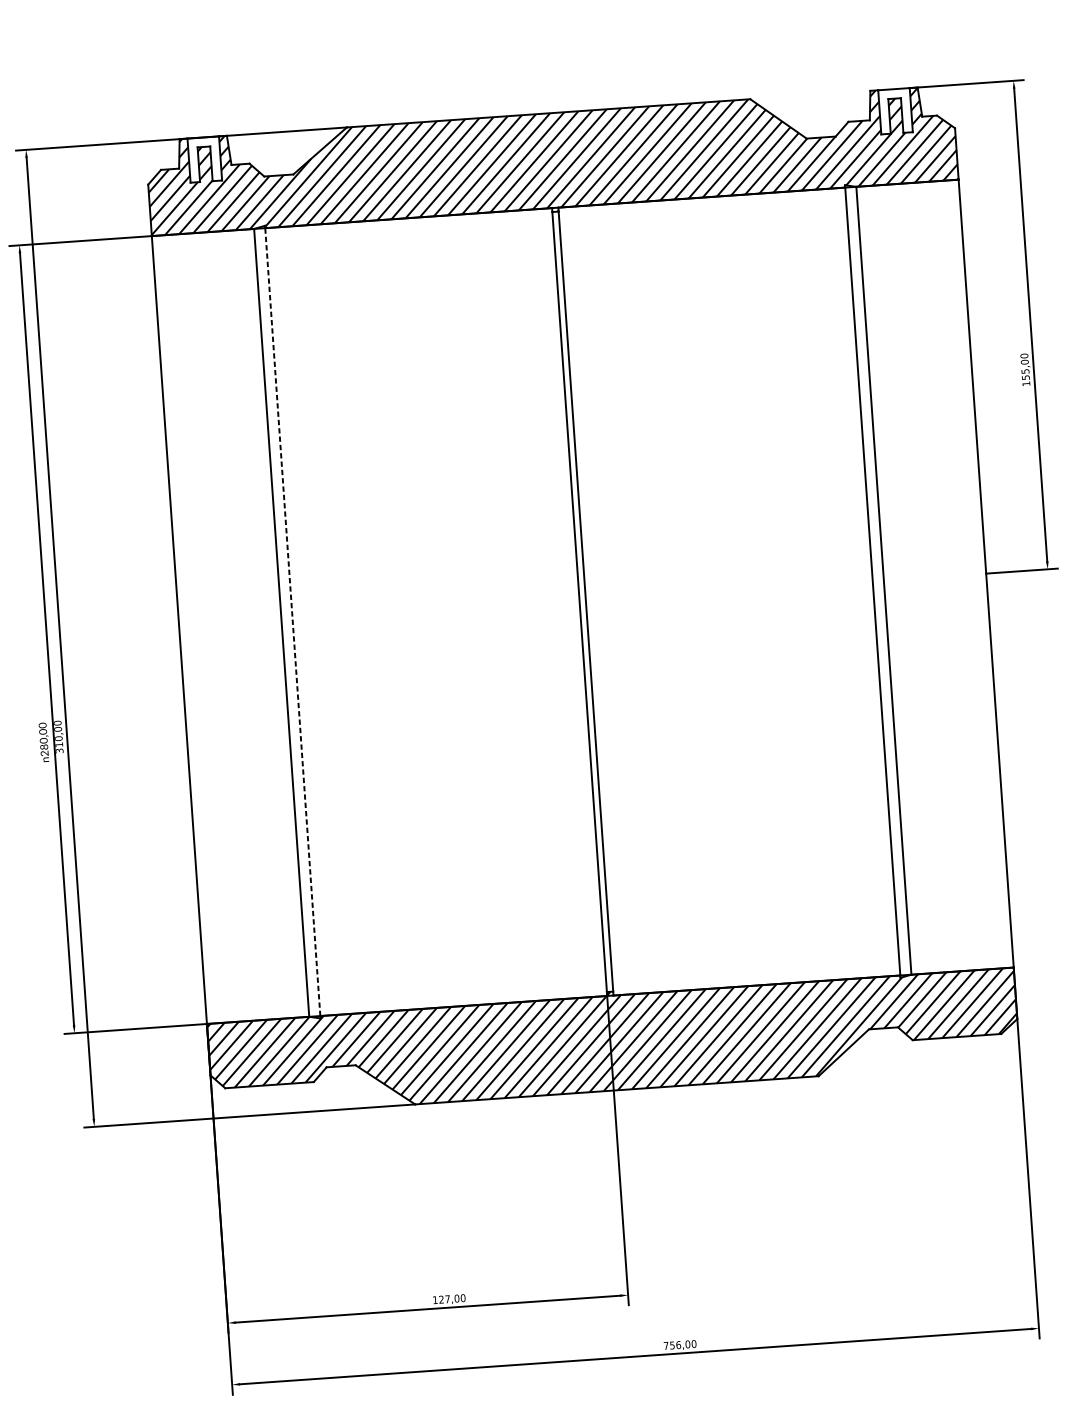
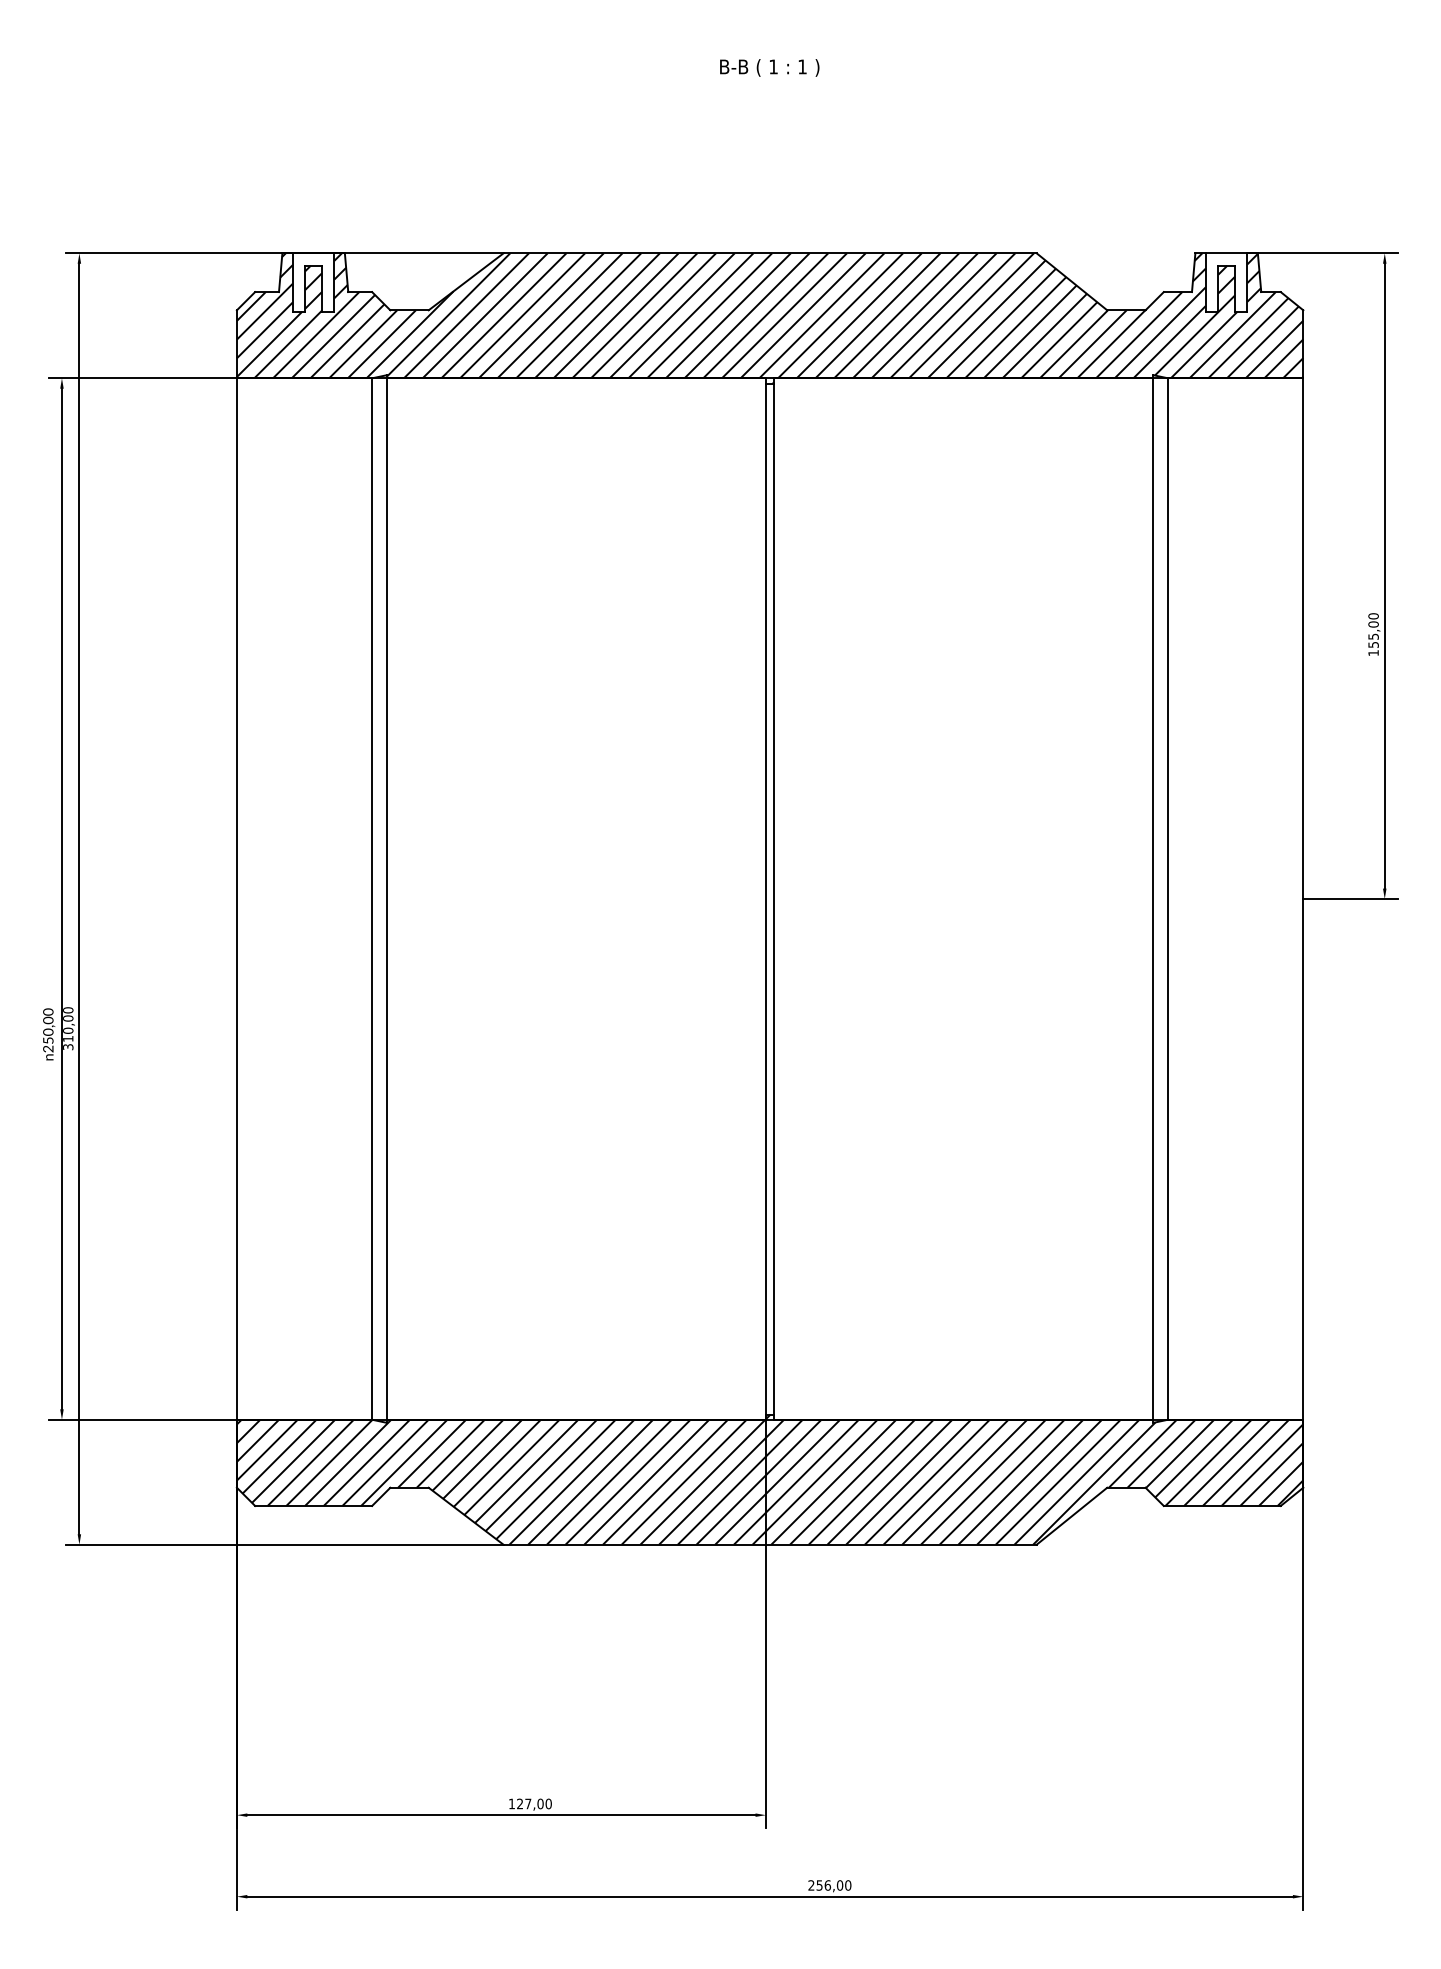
line: (292, 622) -> (386, 899), dashed -> solid
text: (44, 747) -> (48, 1040), 280,00 -> 250,00
text: (666, 1345) -> (811, 1885), 756,00 -> 256,00

